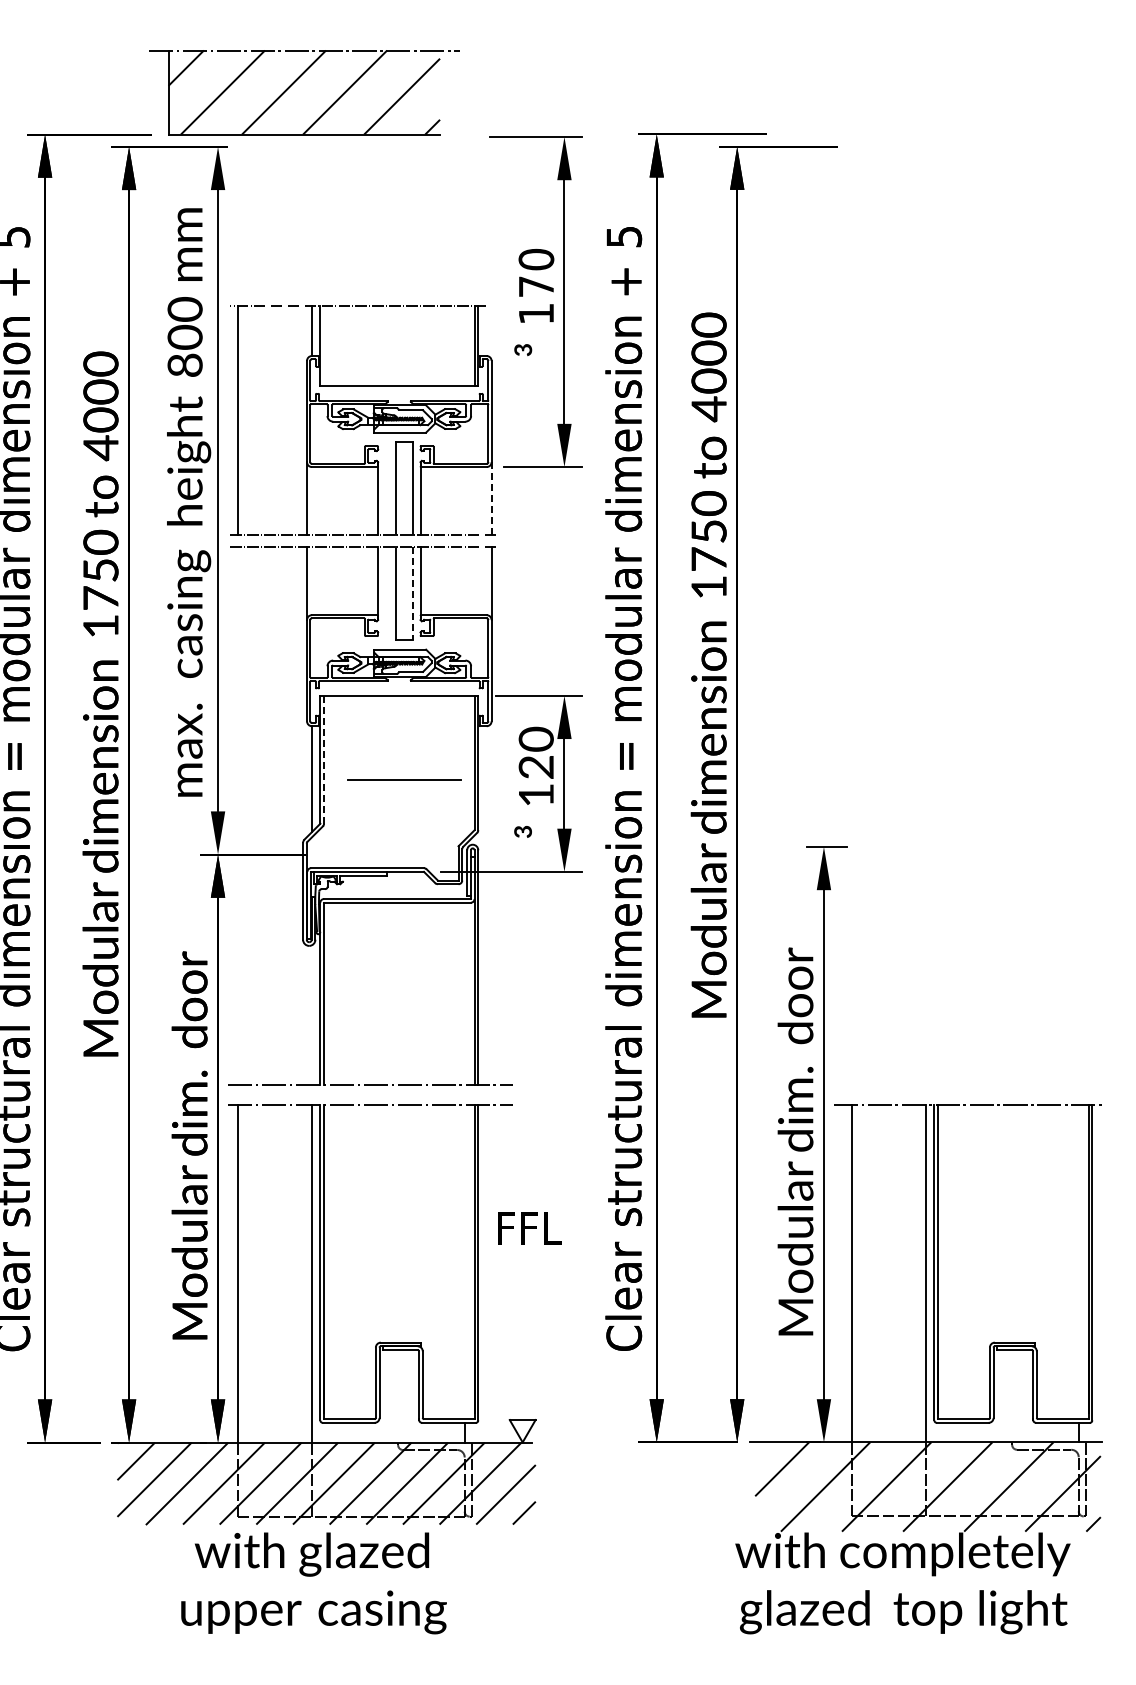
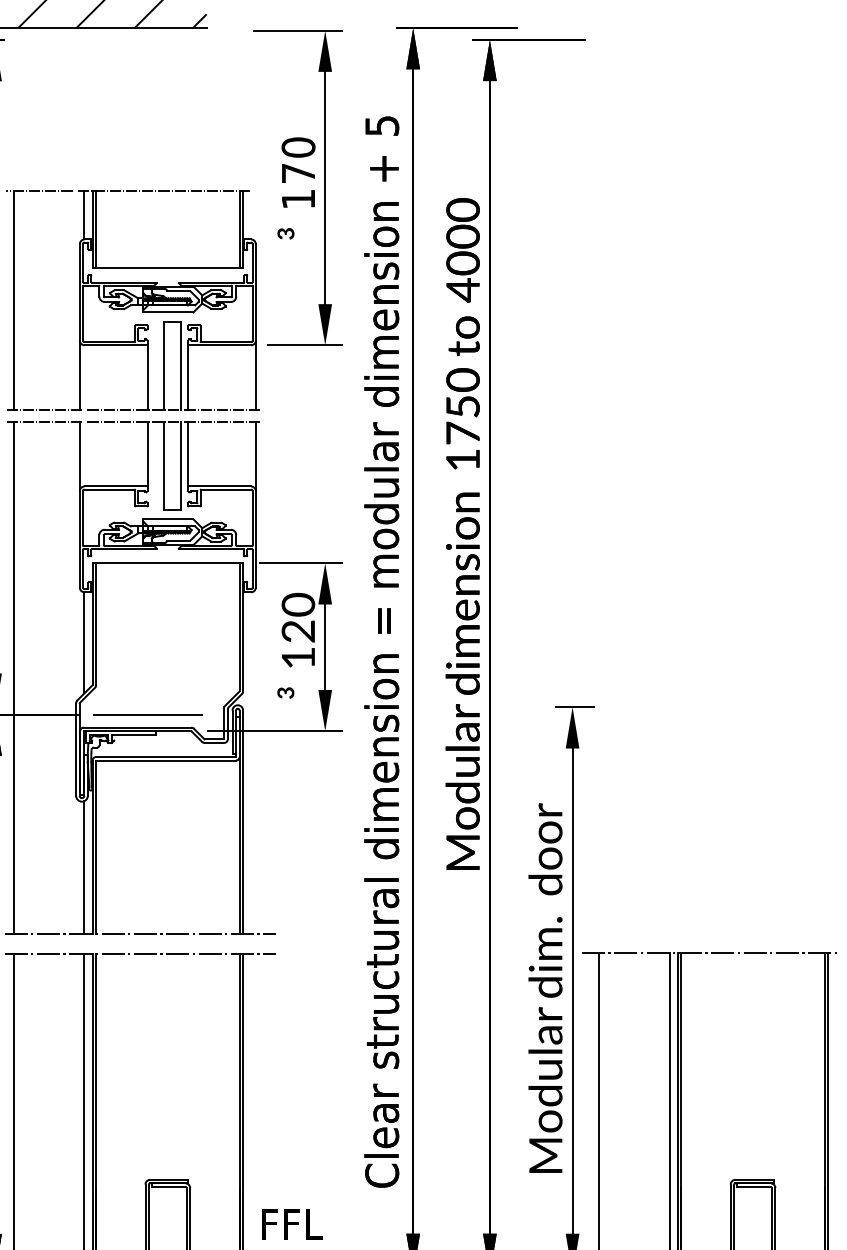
line: (324, 345) -> (96, 229), added
line: (491, 499) -> (255, 376), dashed -> solid
line: (412, 594) -> (180, 466), dashed -> solid
line: (324, 759) -> (96, 624), dashed -> solid
line: (404, 779) -> (147, 714), moved
line: (237, 815) -> (13, 677), added
line: (311, 1014) -> (84, 867), added
text: (529, 1228) -> (291, 1224), moved

